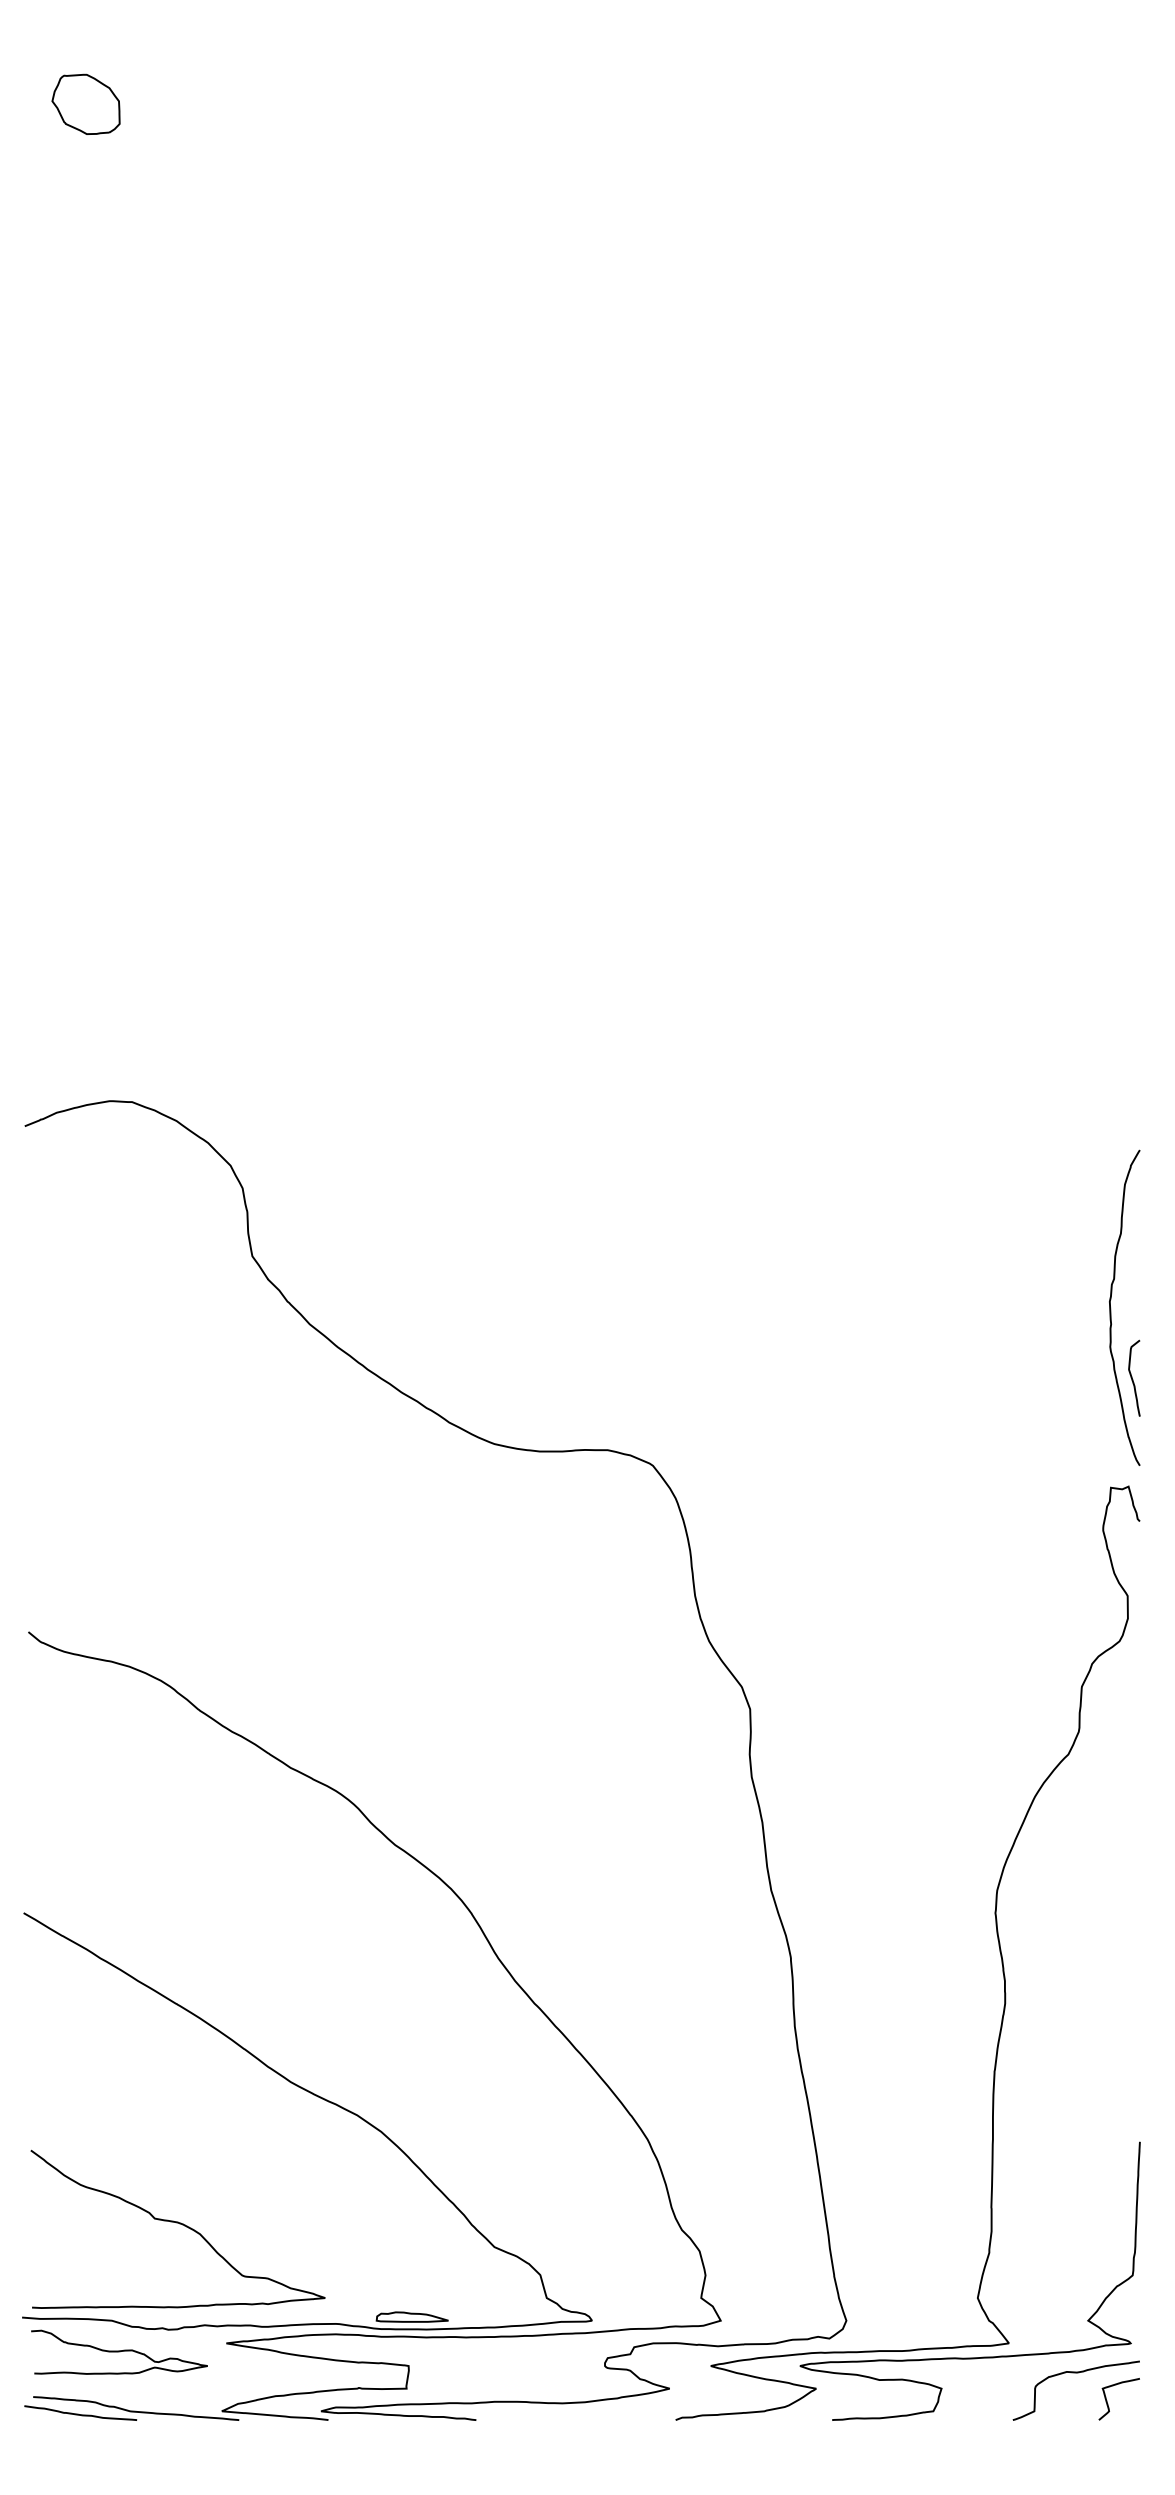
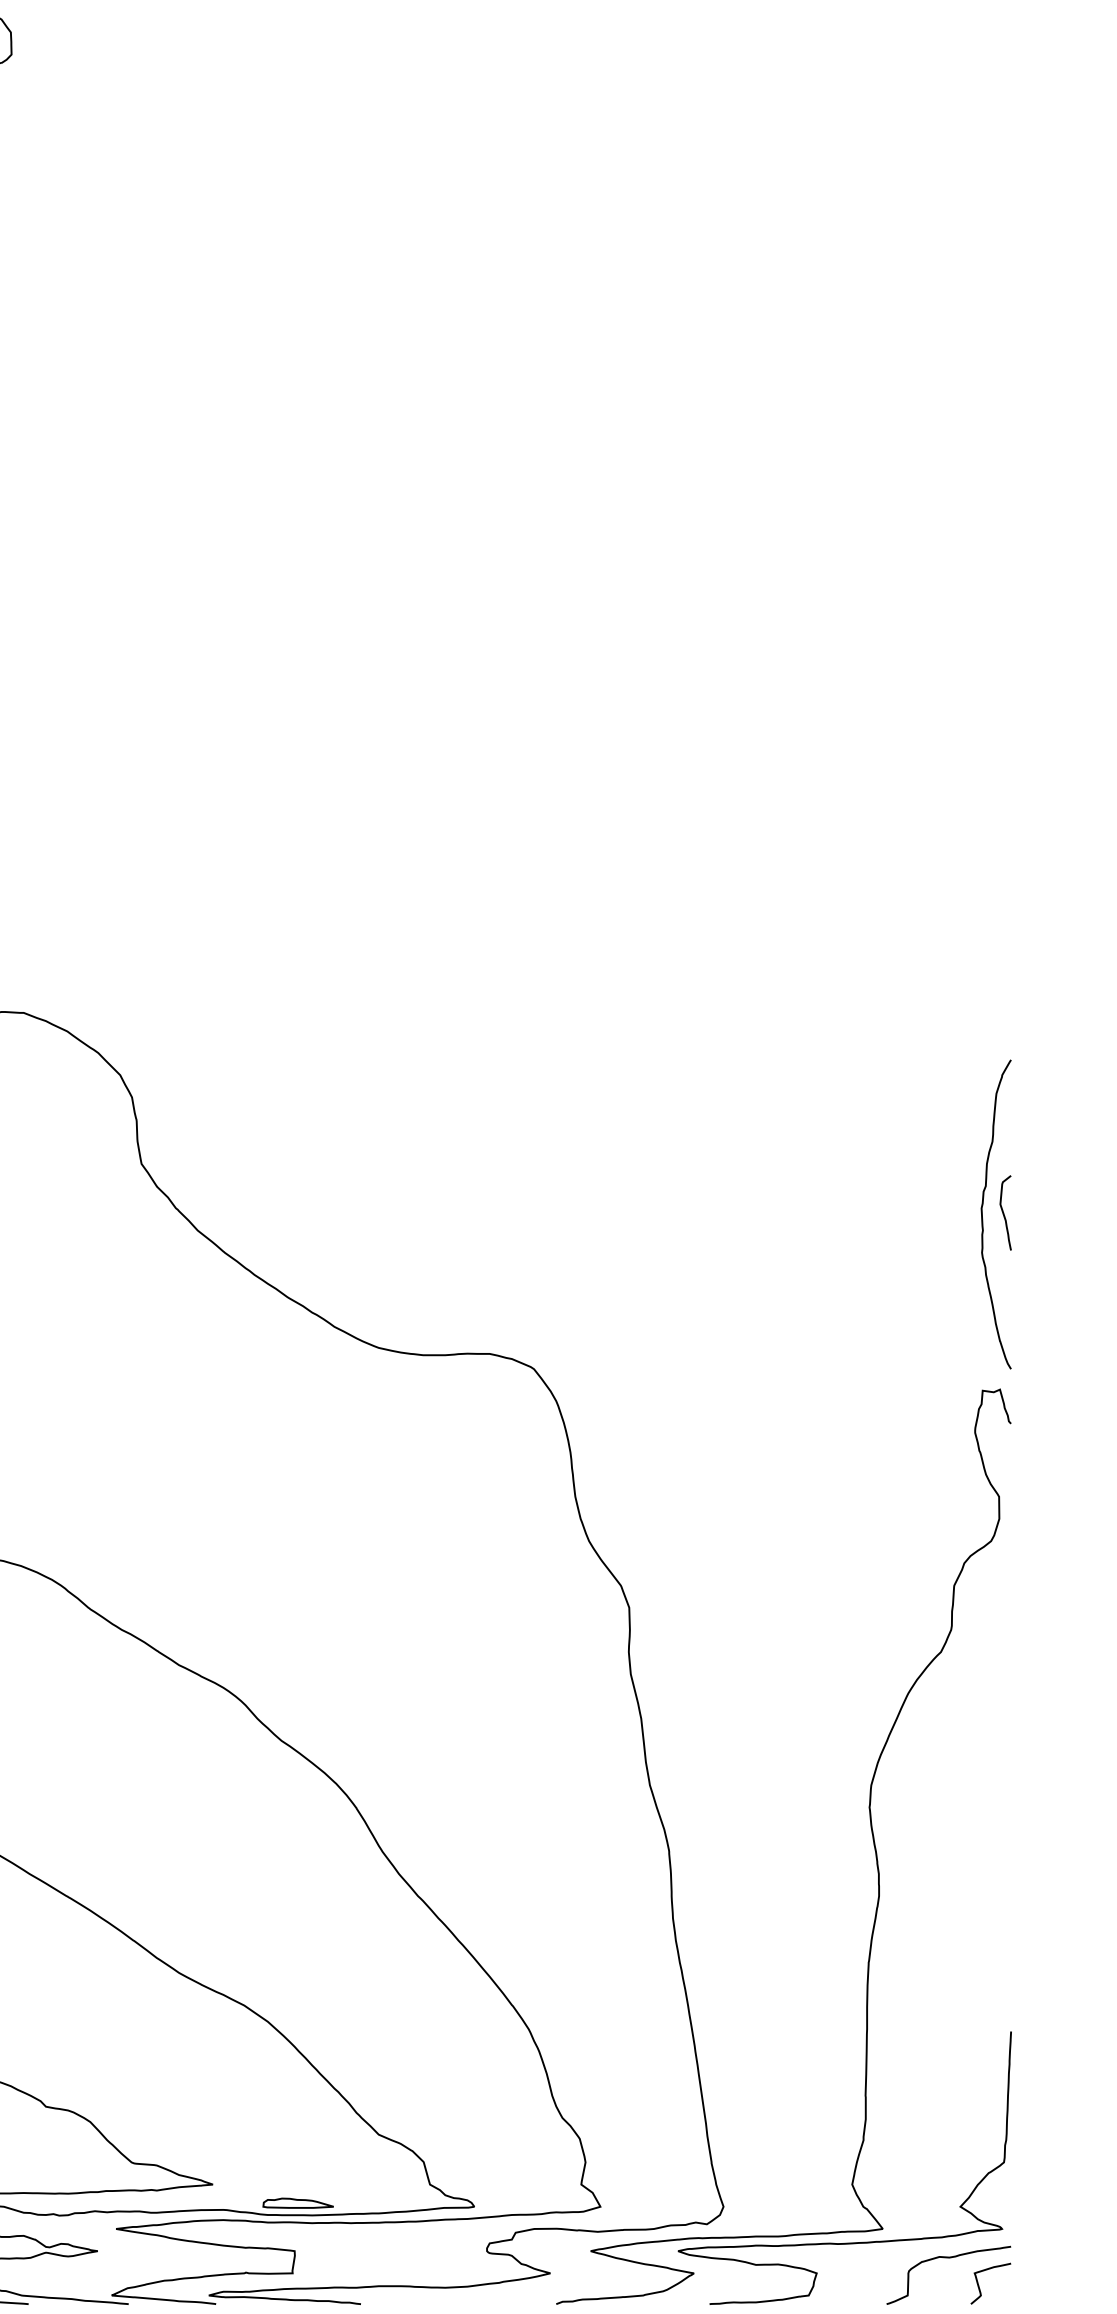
curve: (1132, 1377) -> (1003, 1212), moved

